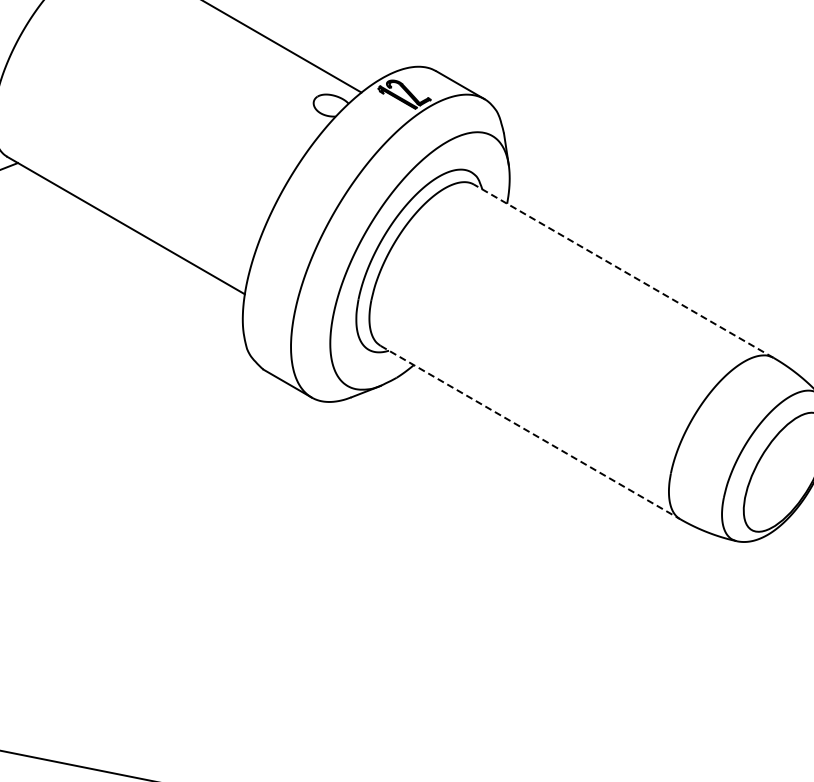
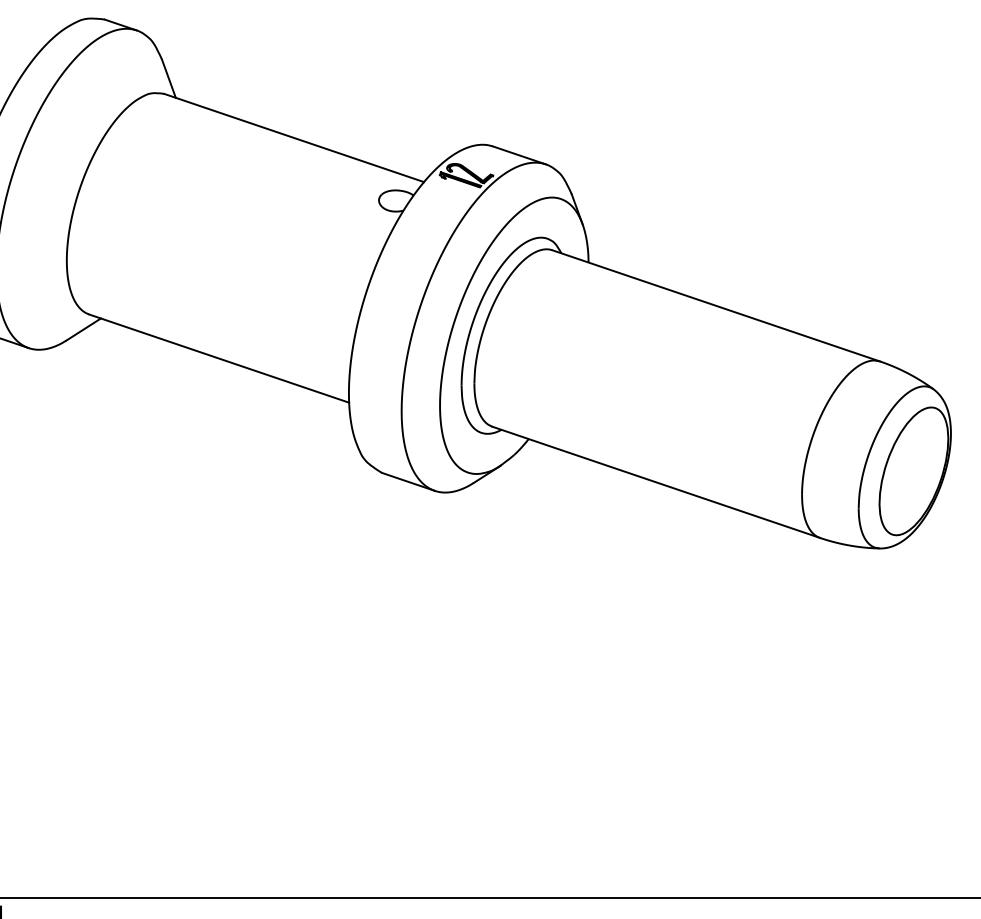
line: (624, 270) -> (716, 305), dashed -> solid
line: (530, 432) -> (656, 482), dashed -> solid

